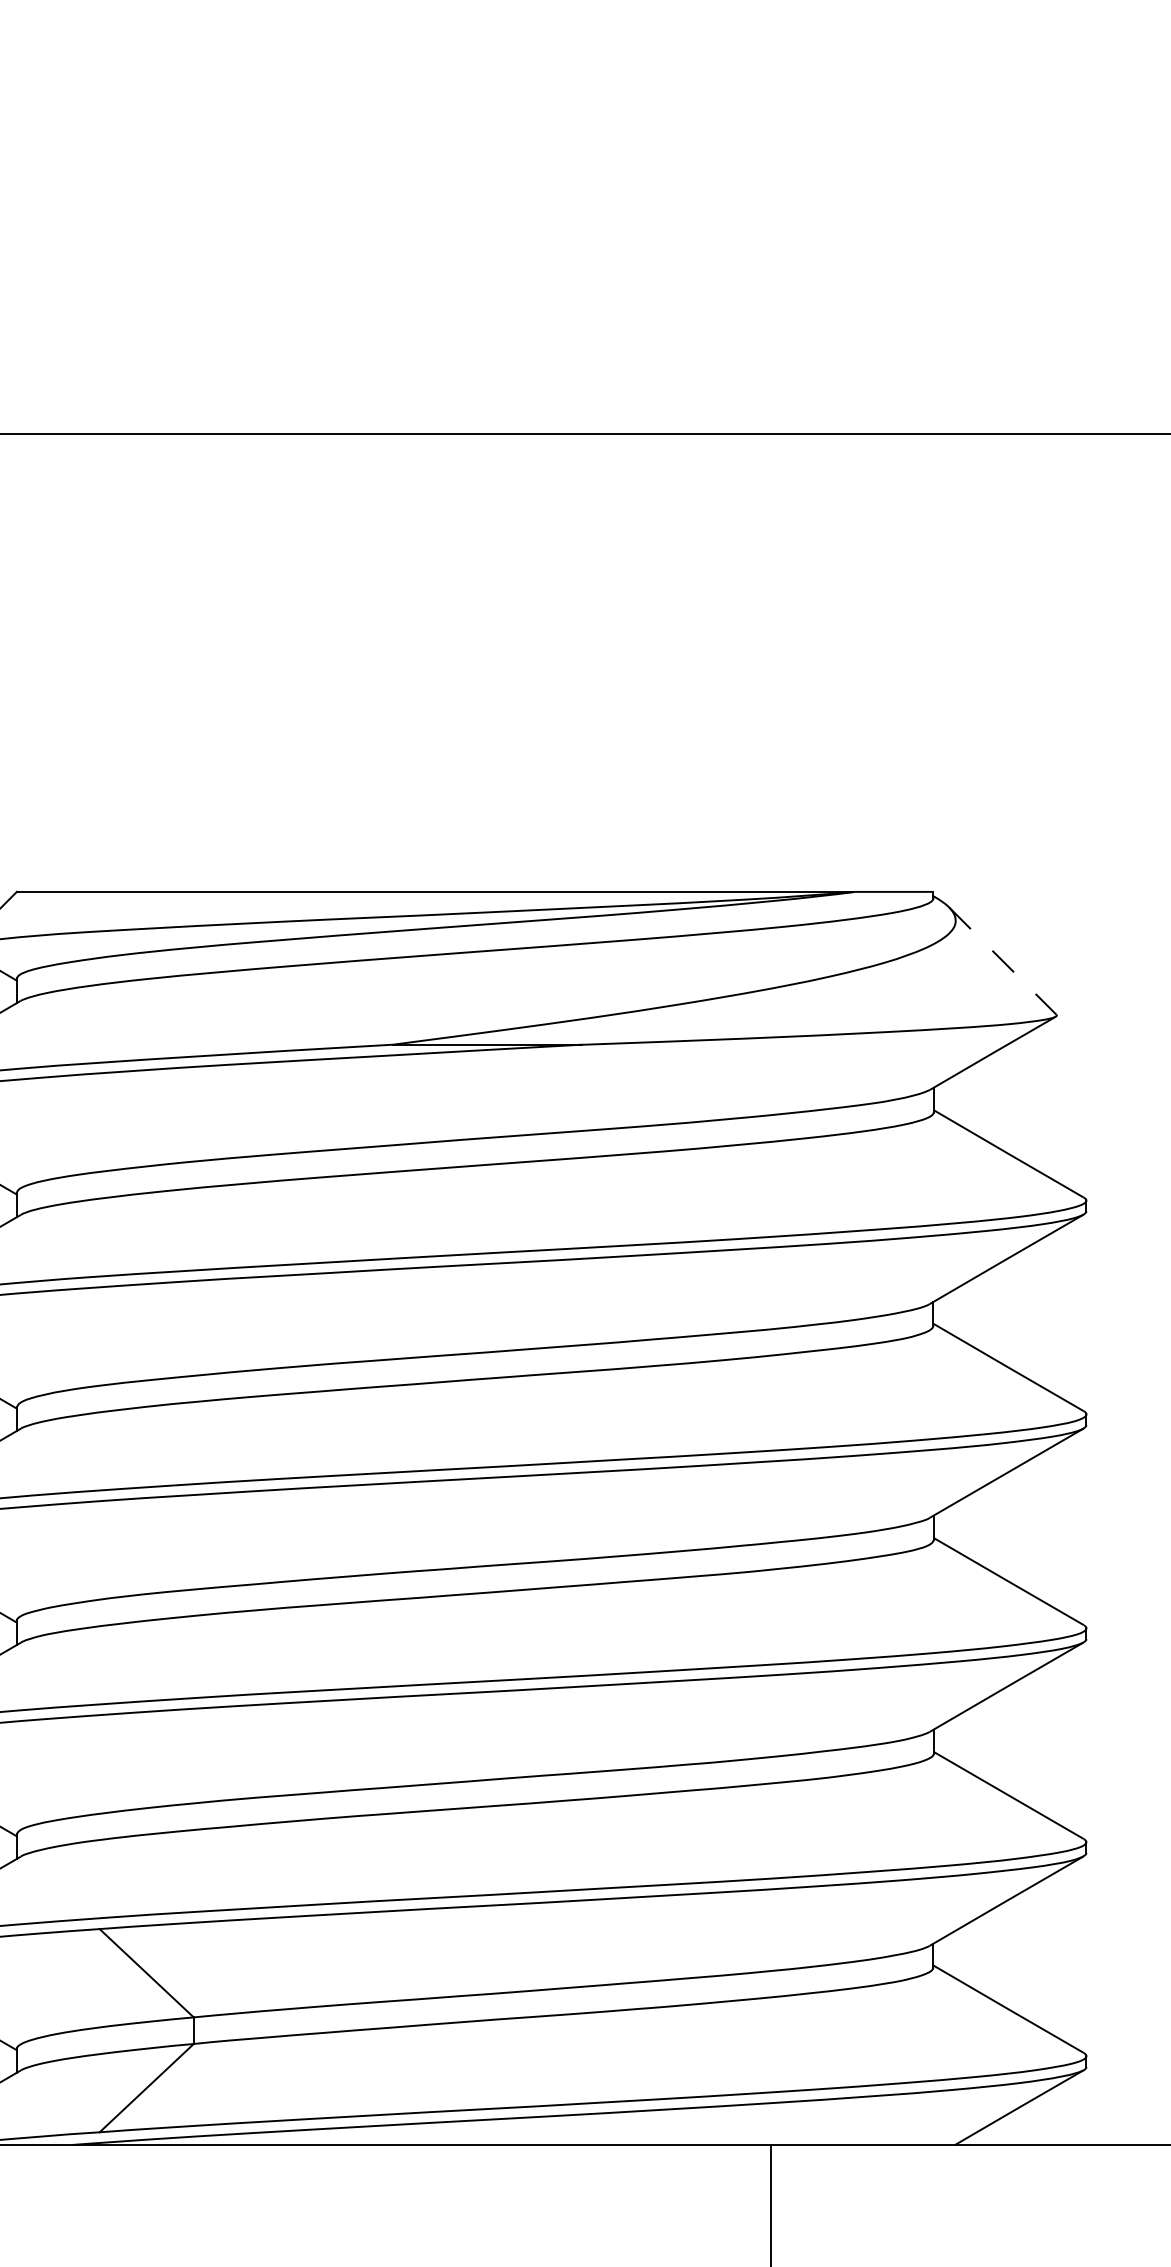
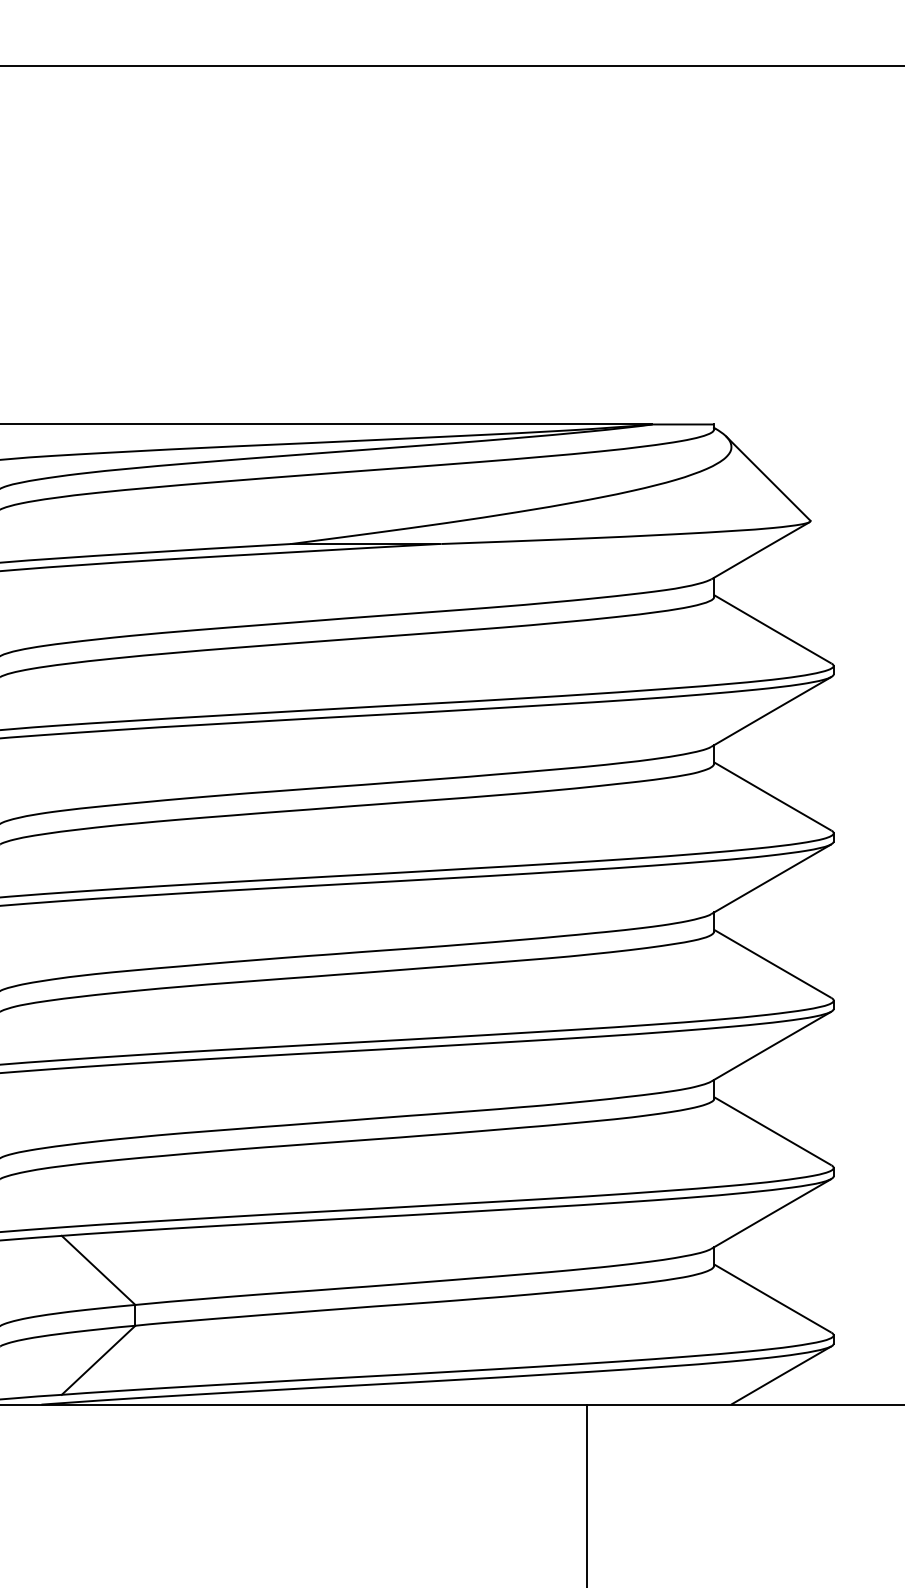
line: (1002, 961) -> (768, 478), dashed -> solid

